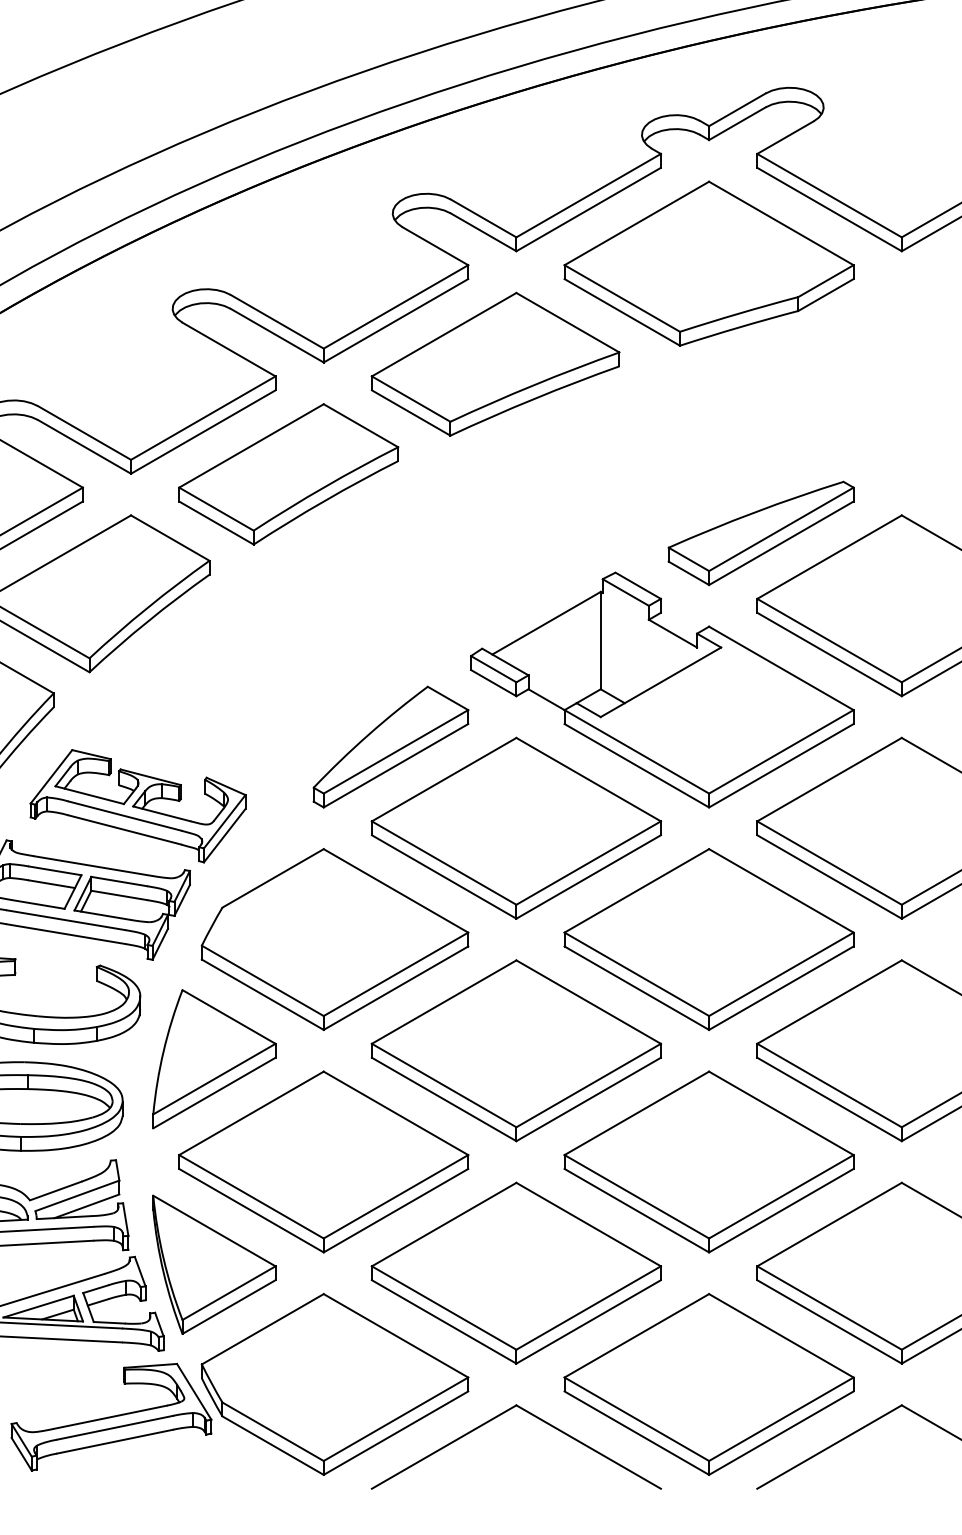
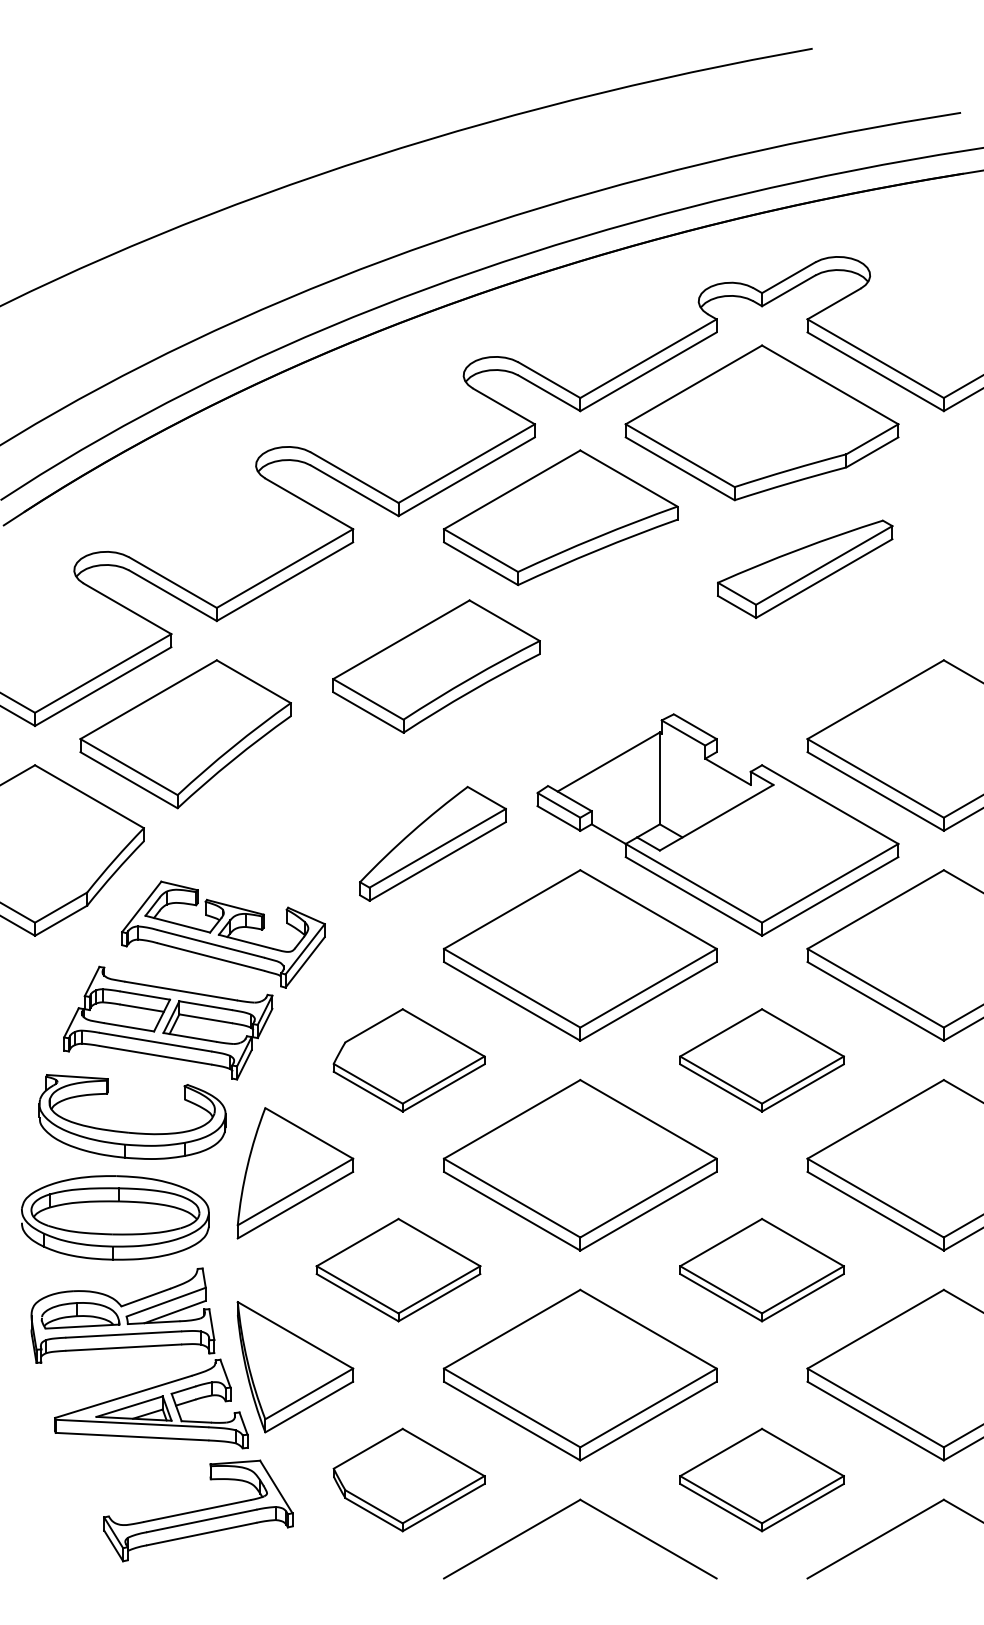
part: (288, 474) -> (436, 666), moved
part: (761, 532) -> (805, 568), moved
part: (390, 746) -> (432, 843), moved
part: (334, 939) -> (408, 1060), size x0.6
part: (708, 939) -> (761, 1060), size x0.6
part: (323, 1161) -> (398, 1269), size x0.6
part: (708, 1161) -> (761, 1269), size x0.6
part: (334, 1383) -> (408, 1479), size x0.6
part: (708, 1383) -> (761, 1479), size x0.6

